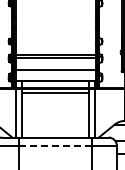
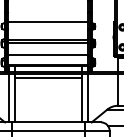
line: (55, 36) -> (48, 21), added
line: (55, 145) -> (48, 130), dashed -> solid

